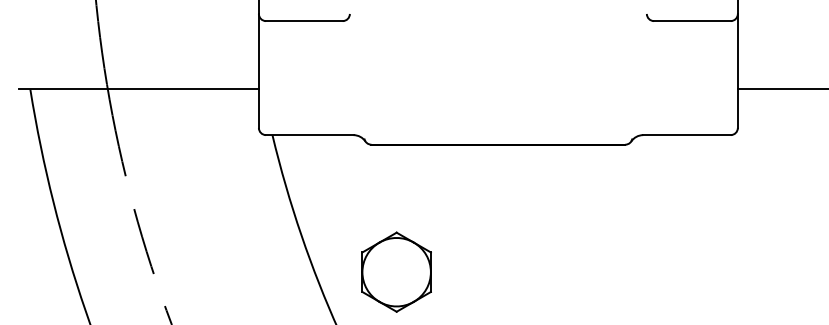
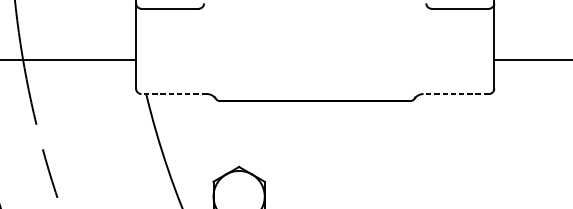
line: (309, 135) -> (173, 94), solid -> dashed
line: (686, 135) -> (455, 94), solid -> dashed

